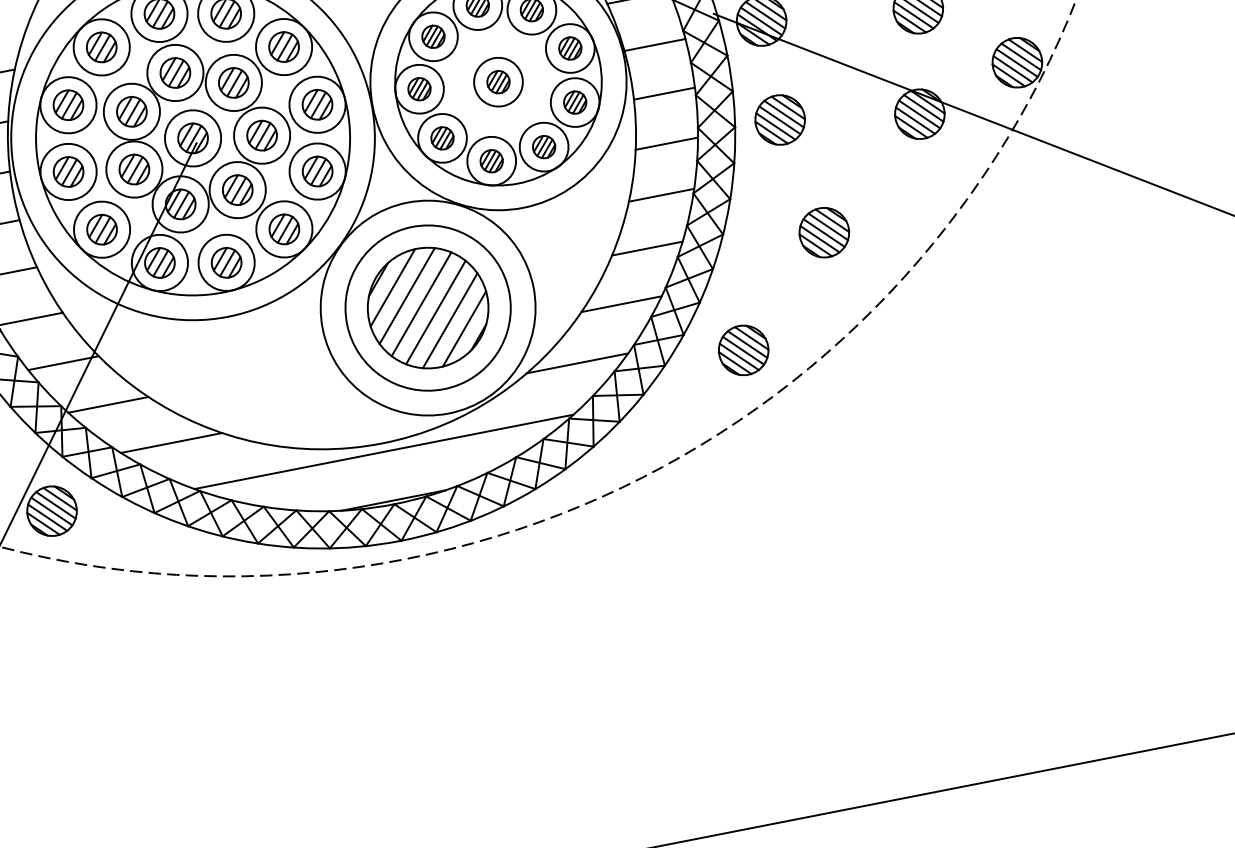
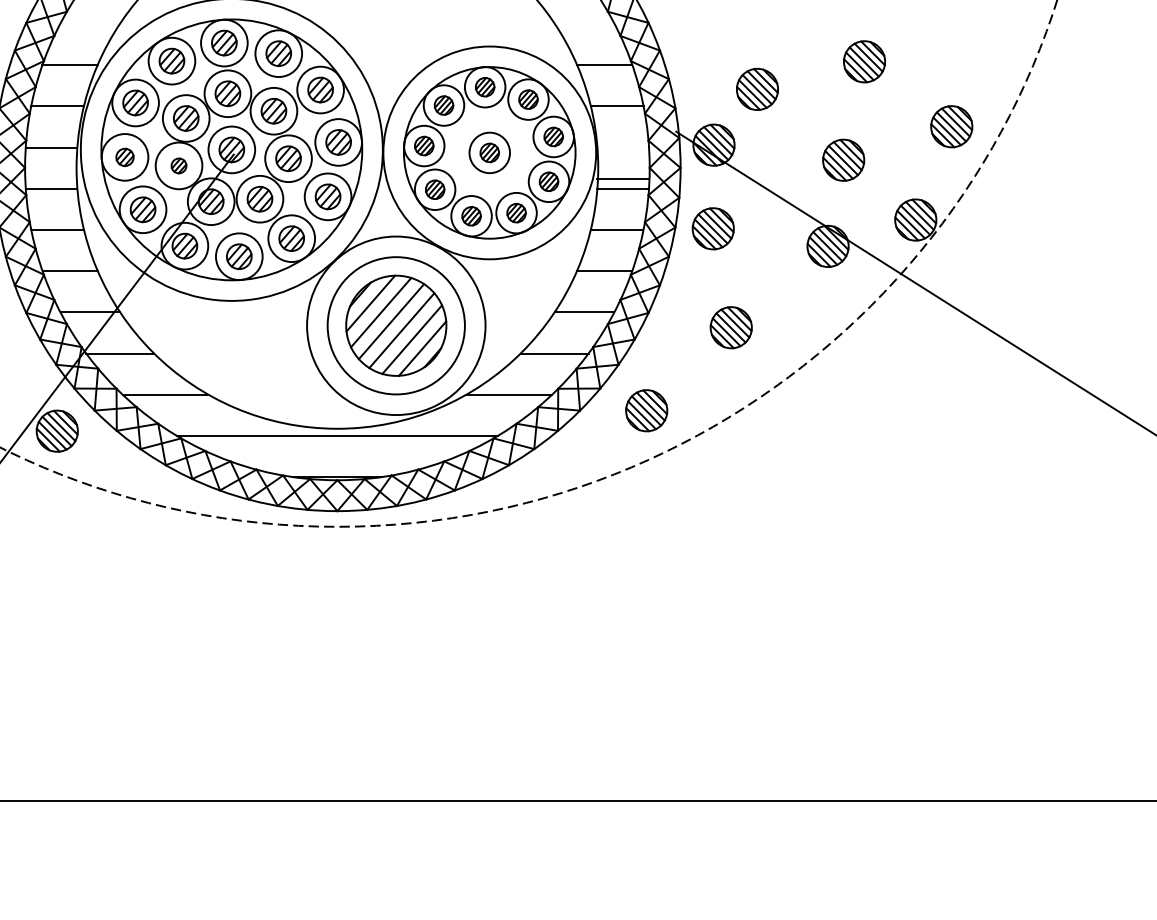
line: (655, 44) -> (623, 178), moved
part: (133, 169) -> (178, 165), size x0.6
part: (68, 172) -> (124, 157), size x0.7

